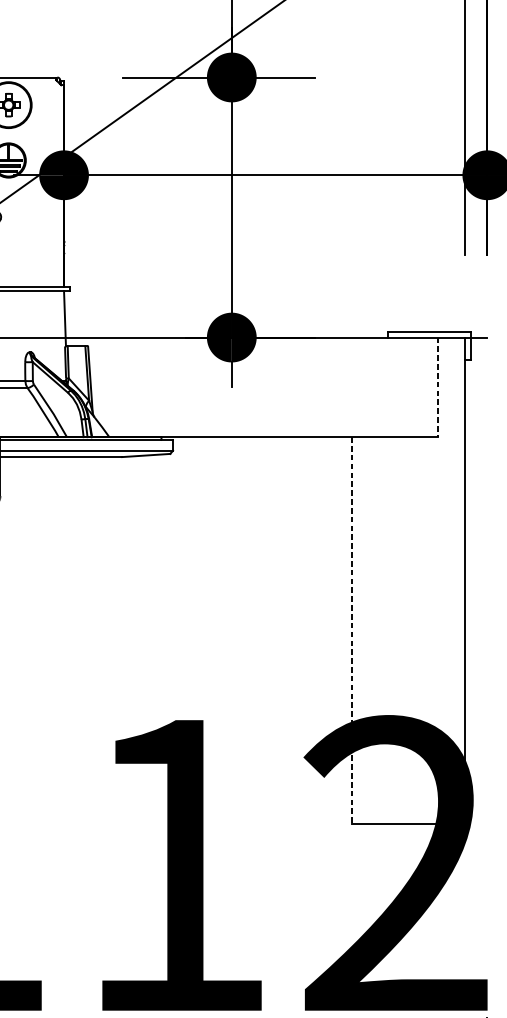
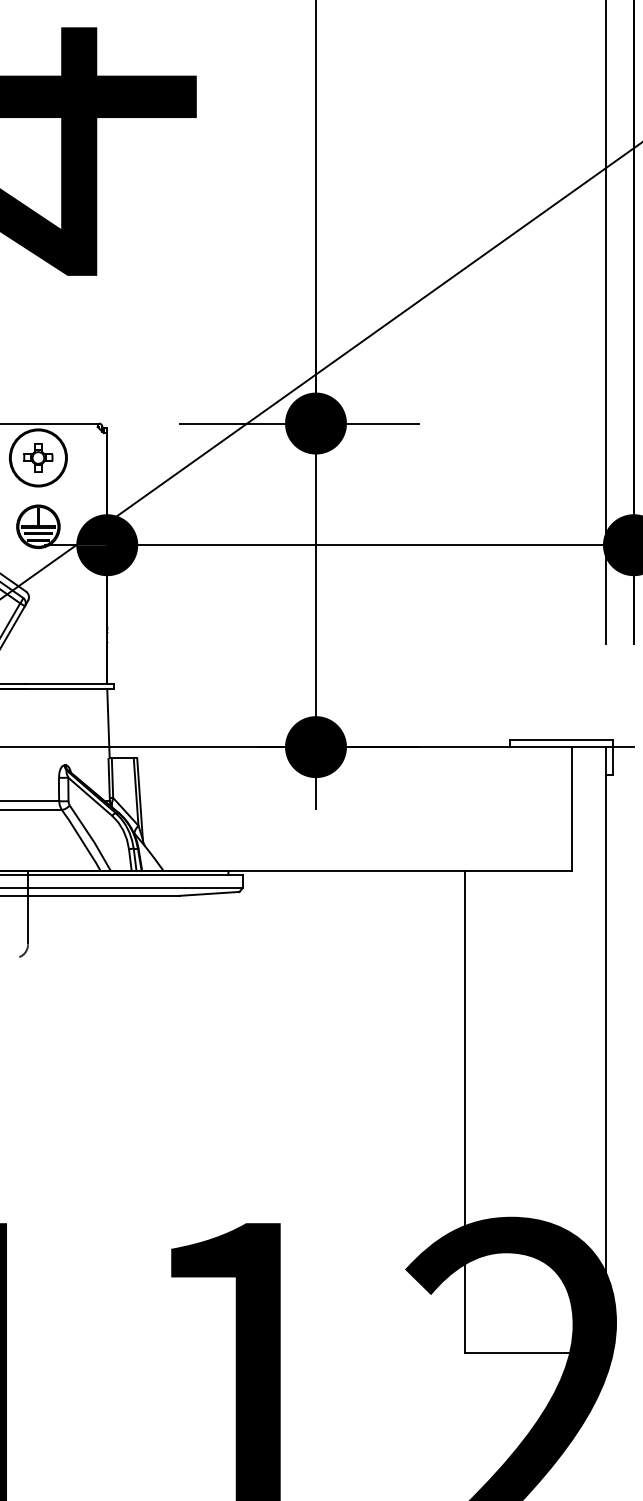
line: (437, 387) -> (571, 809), dashed -> solid
line: (351, 631) -> (465, 1112), dashed -> solid

